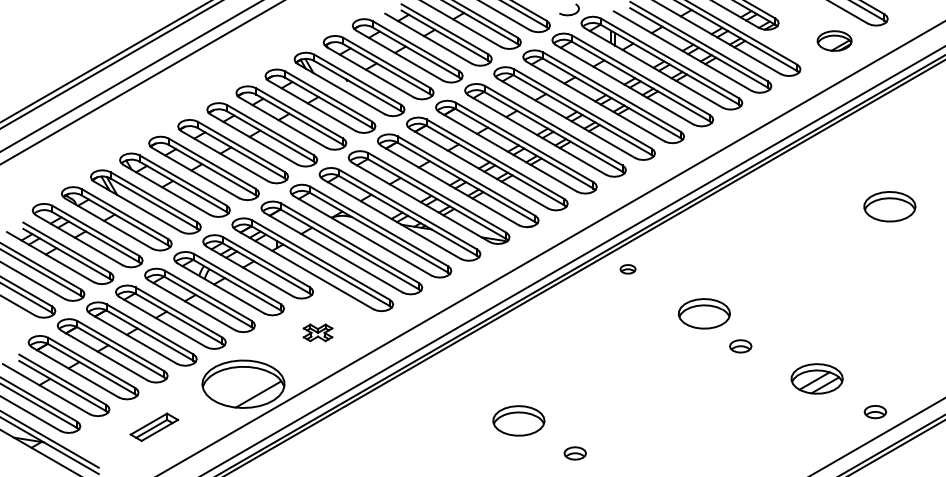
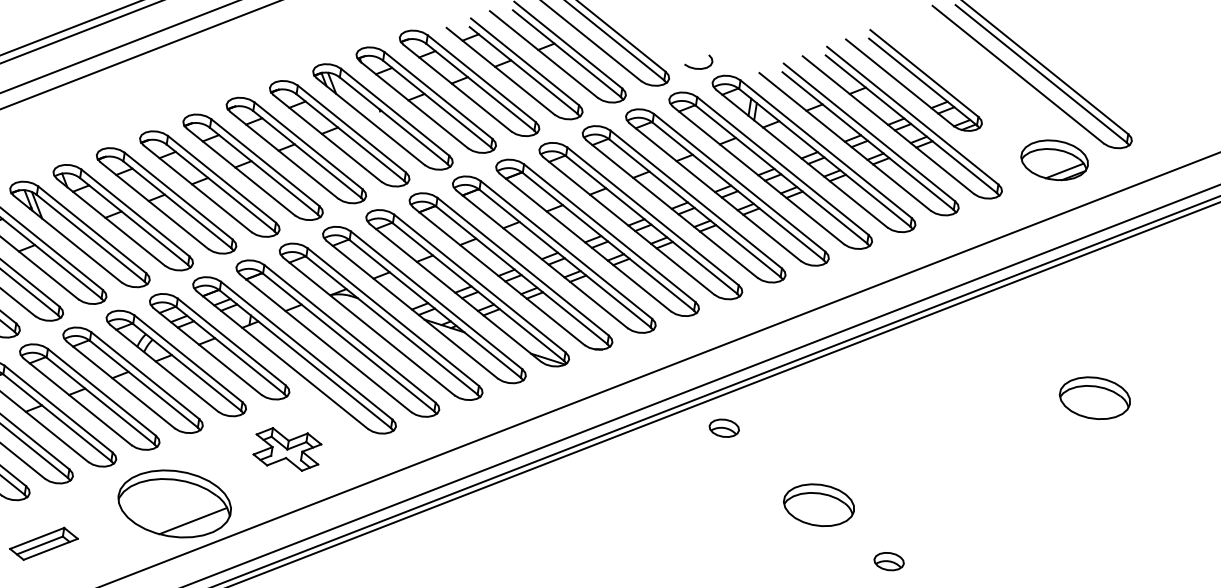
part: (834, 40) -> (1054, 159), size x1.43
part: (627, 269) -> (723, 428), size x1.43
part: (317, 332) -> (286, 448), size x1.67
part: (740, 346) -> (888, 561), moved

